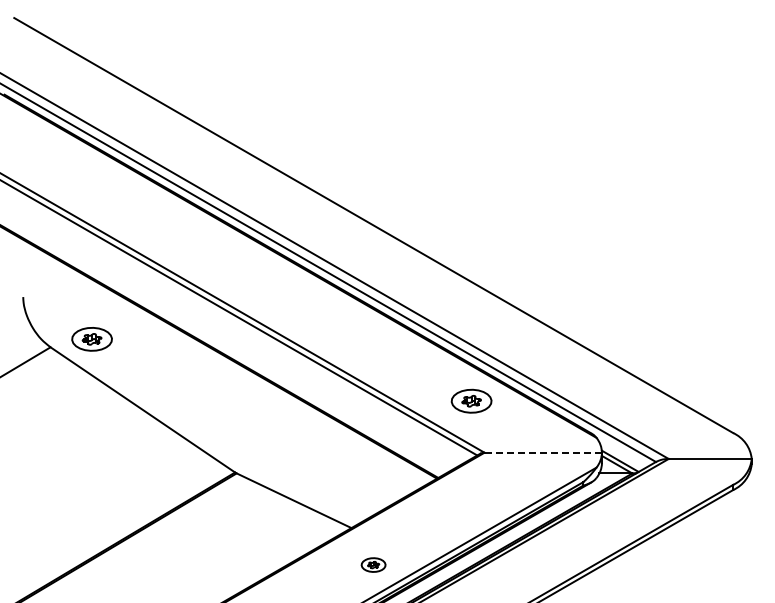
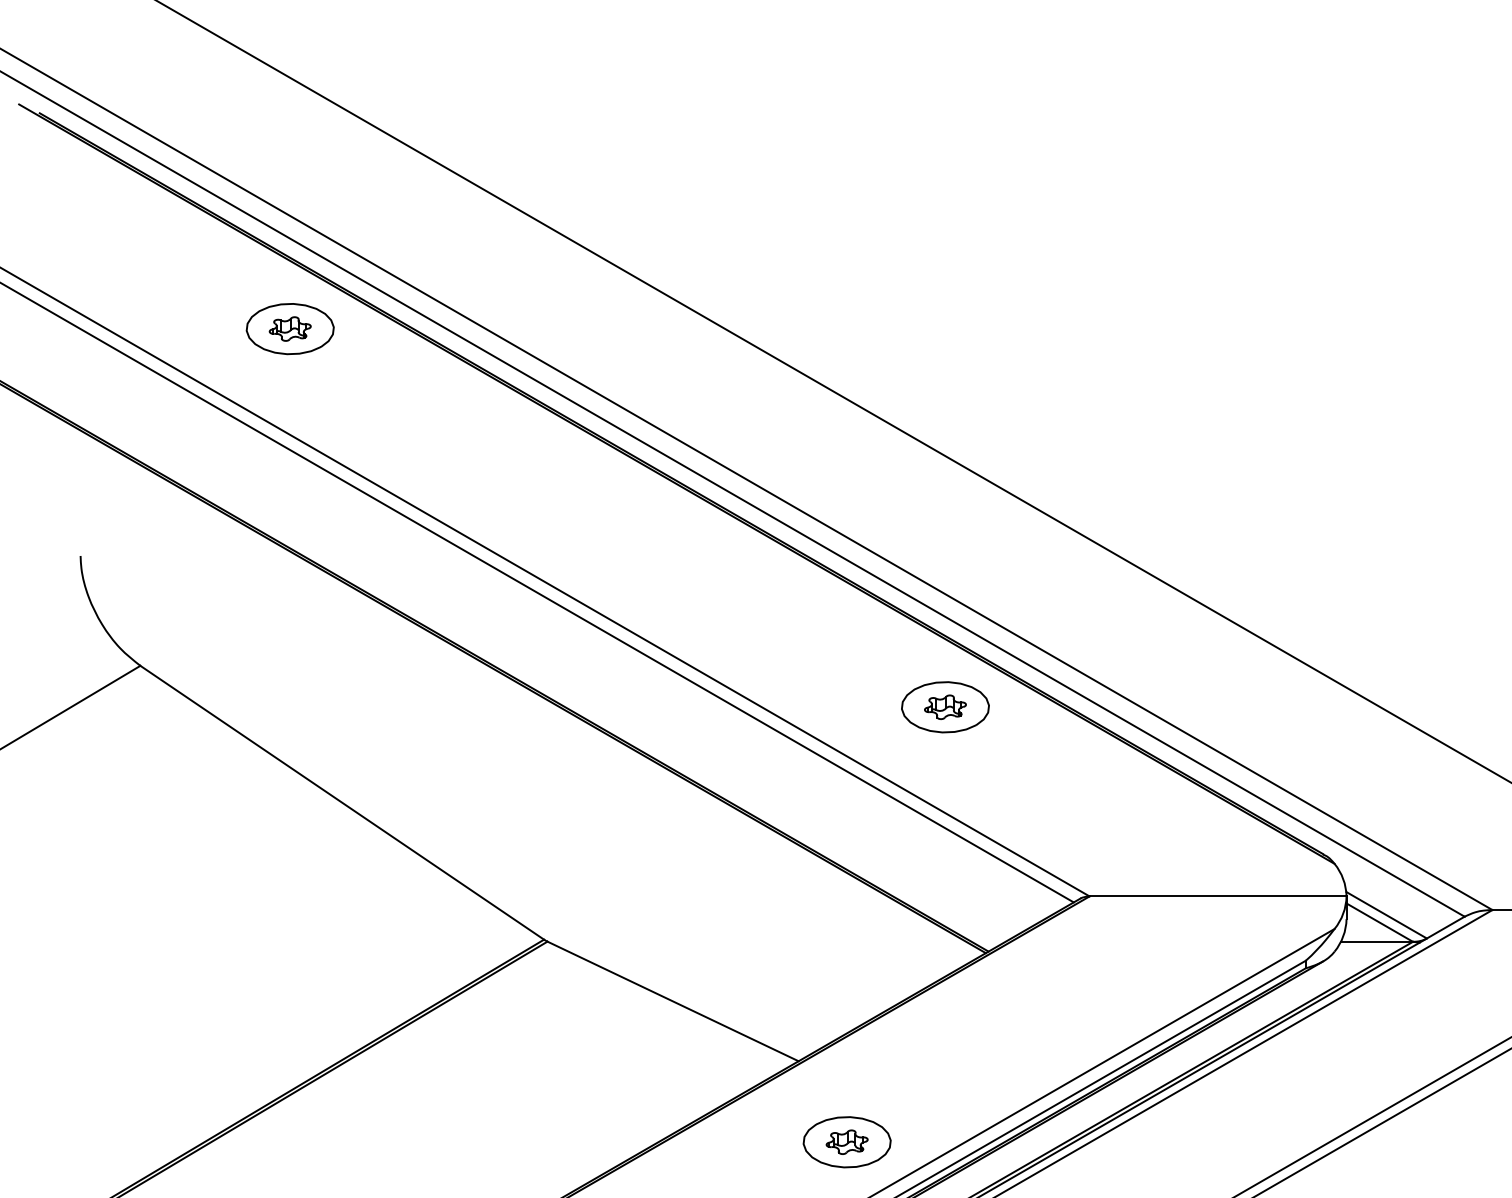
part: (91, 339) -> (288, 329), moved
part: (471, 400) -> (945, 705), moved
line: (543, 452) -> (1218, 895), dashed -> solid
part: (373, 564) -> (846, 1140), size x1.67

